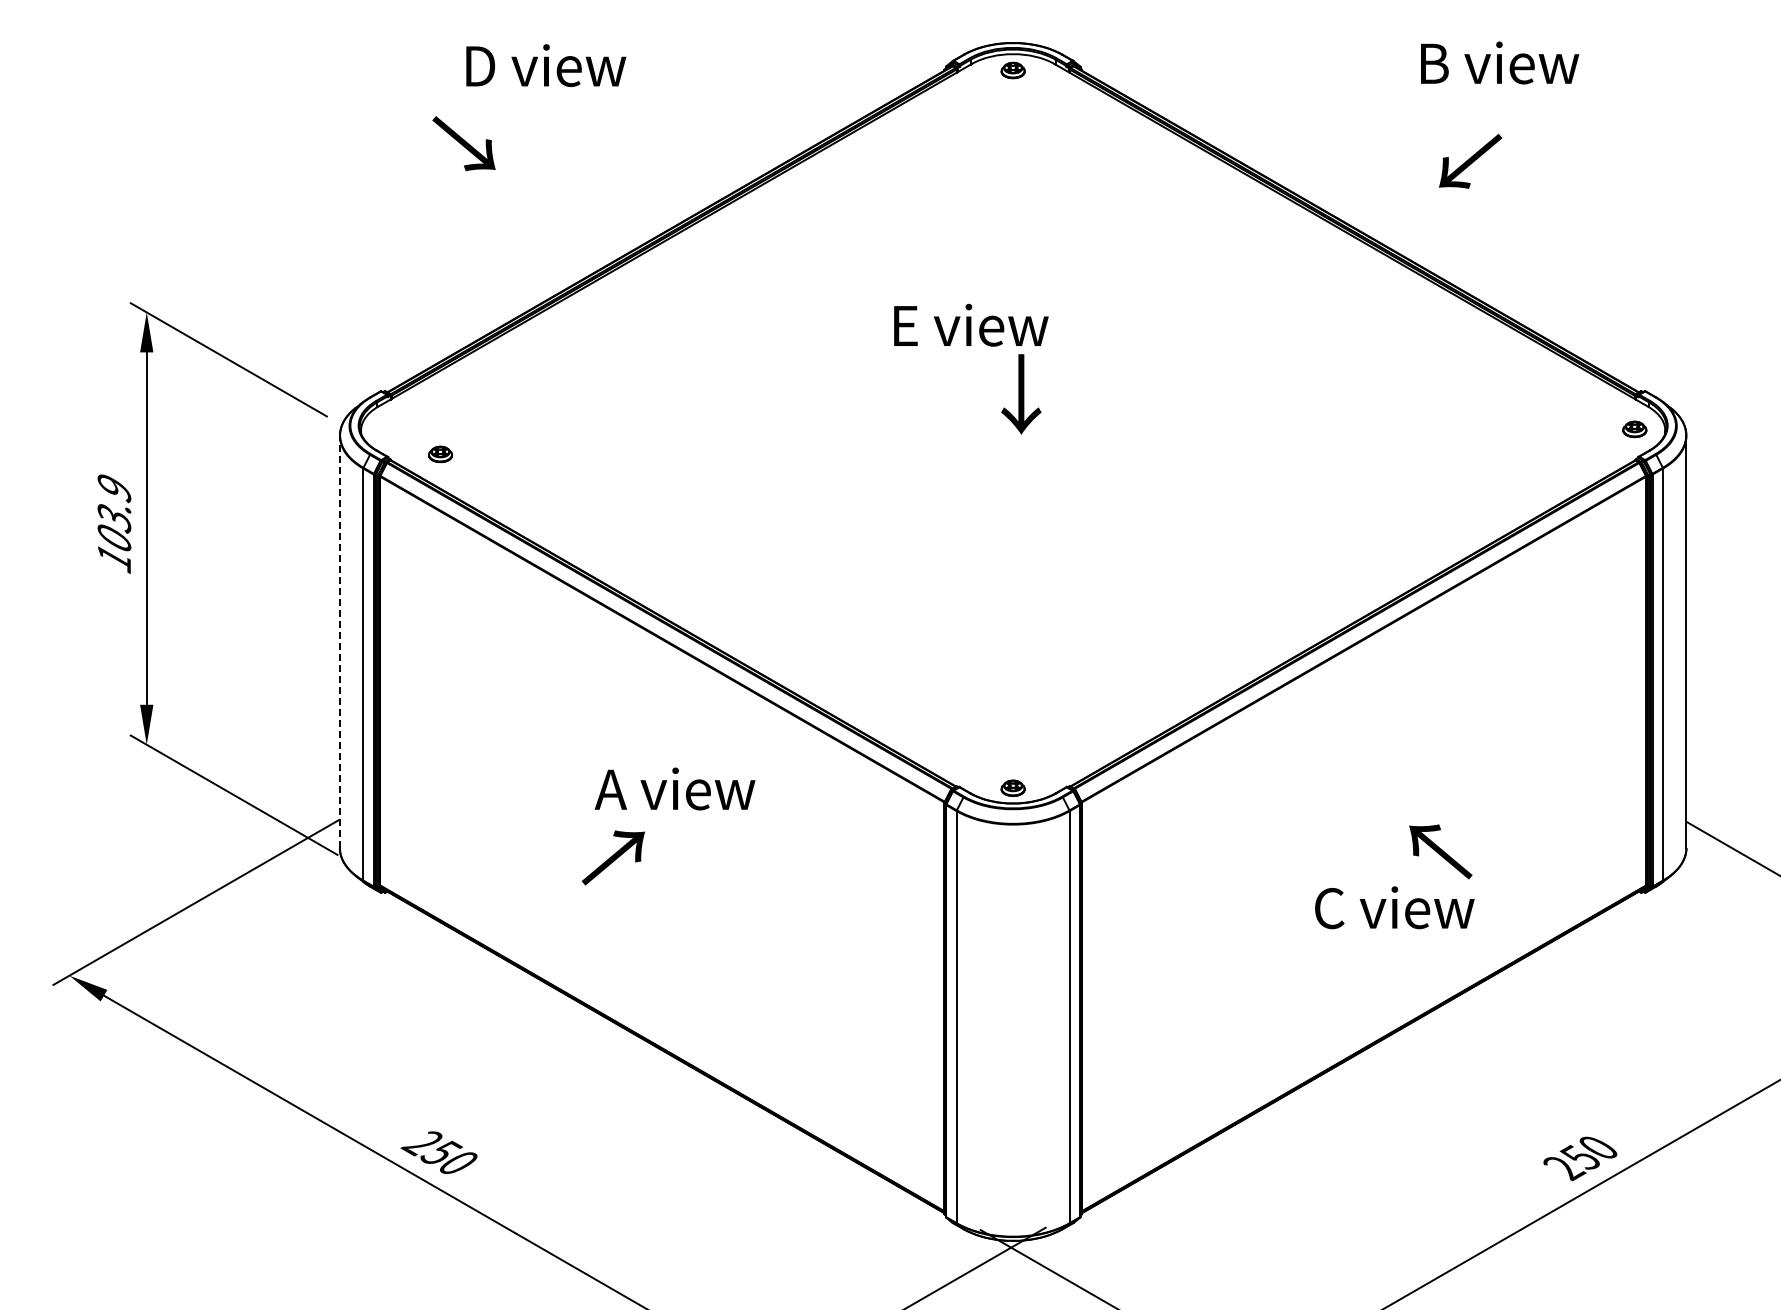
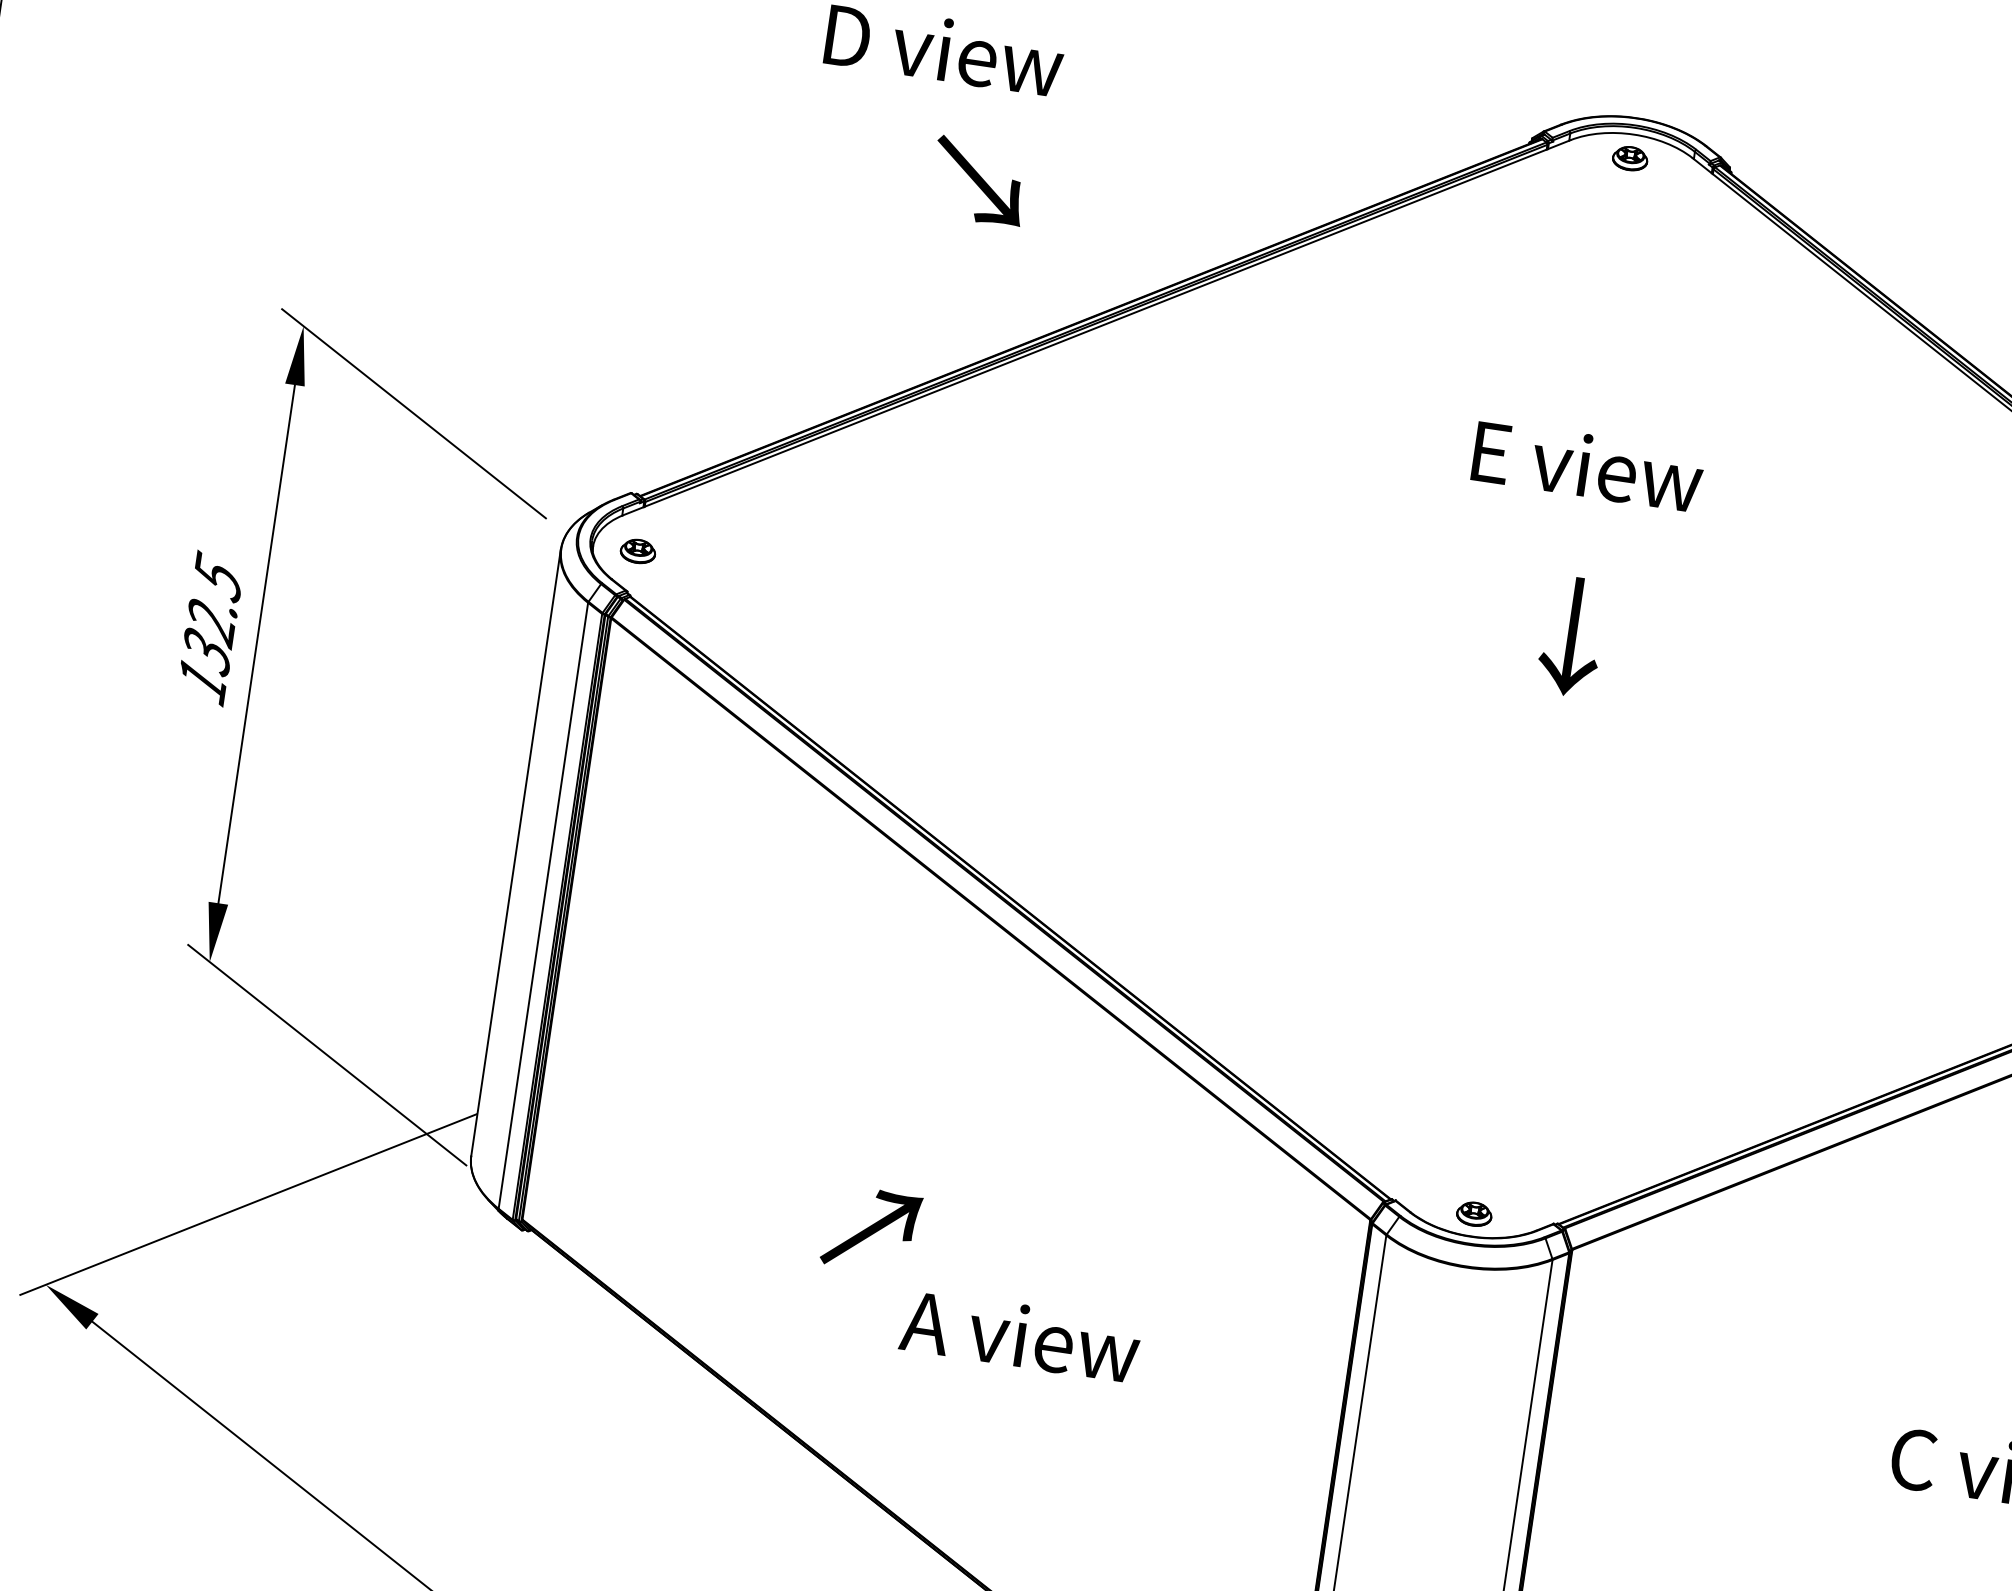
text: (463, 143) -> (978, 181), moved
text: (971, 324) -> (1588, 464), moved
part: (440, 454) -> (638, 551), moved
text: (114, 512) -> (212, 613), 103.9 -> 132.5
line: (339, 641) -> (515, 852), dashed -> solid
text: (674, 788) -> (1019, 1335), moved

